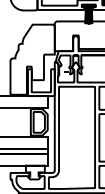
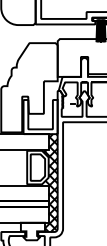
hatch: (49, 134) -> (50, 183), added

